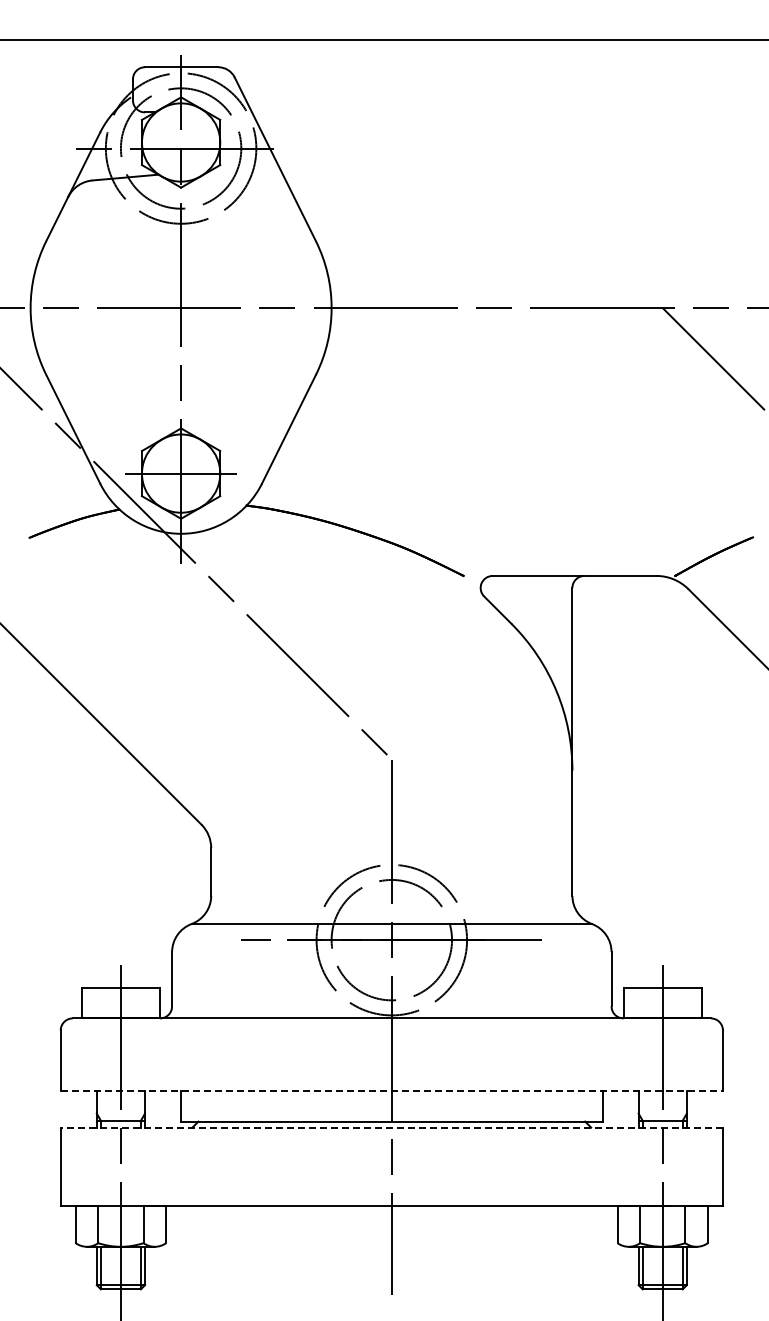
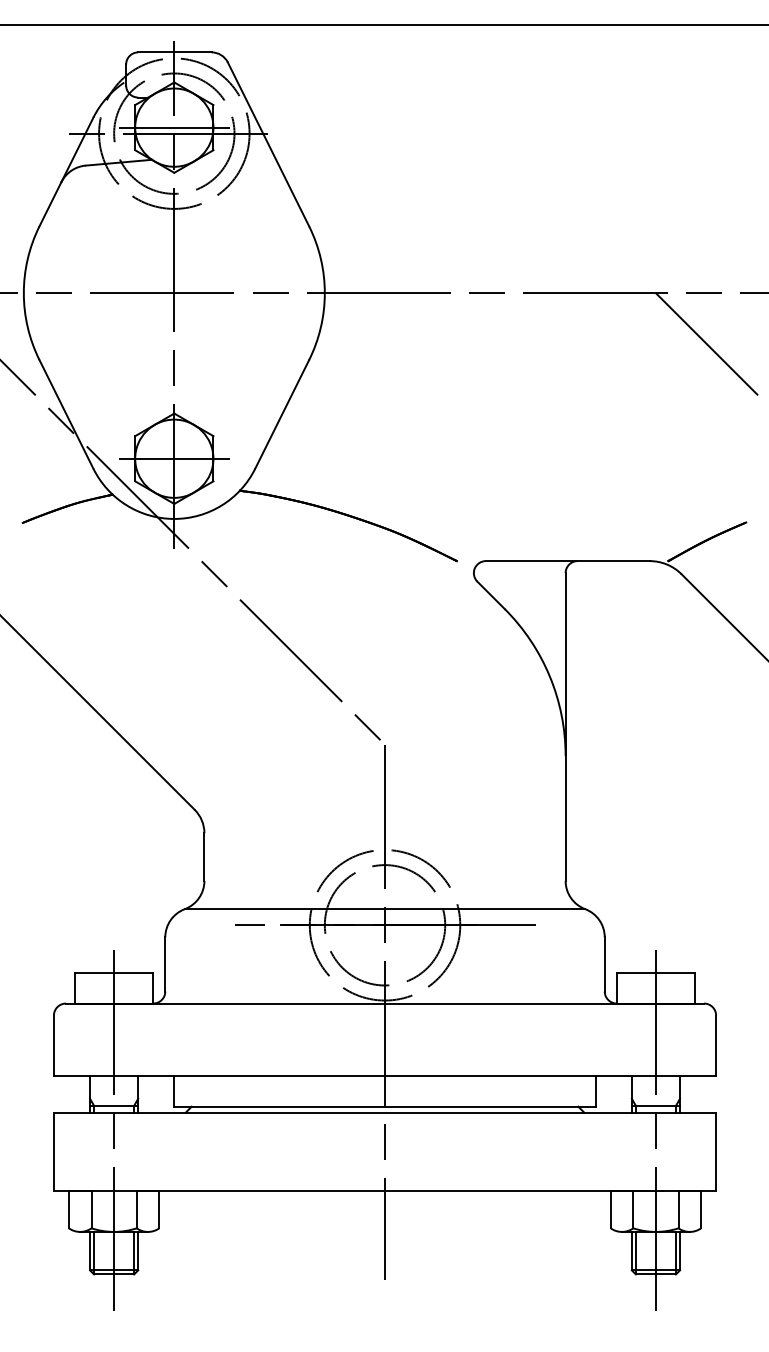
line: (181, 142) -> (174, 127), added
line: (392, 1090) -> (385, 1075), dashed -> solid
line: (391, 1127) -> (384, 1112), dashed -> solid

